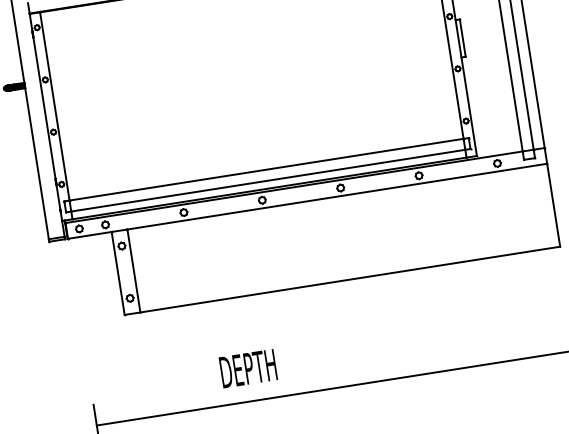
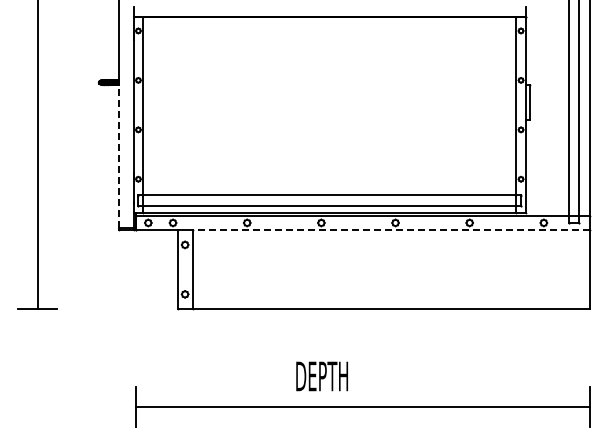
line: (36, 163) -> (118, 156), solid -> dashed
line: (337, 196) -> (391, 230), solid -> dashed
text: (247, 368) -> (321, 376), moved

